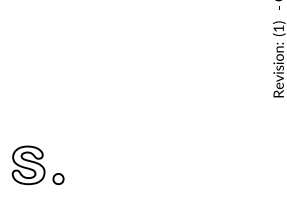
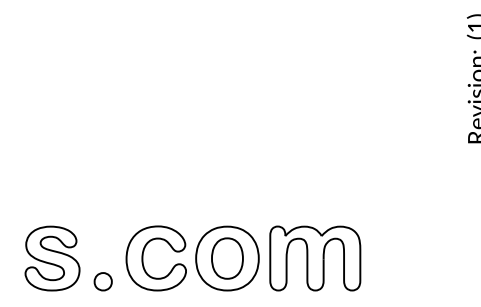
part: (140, 165) -> (242, 258), added

